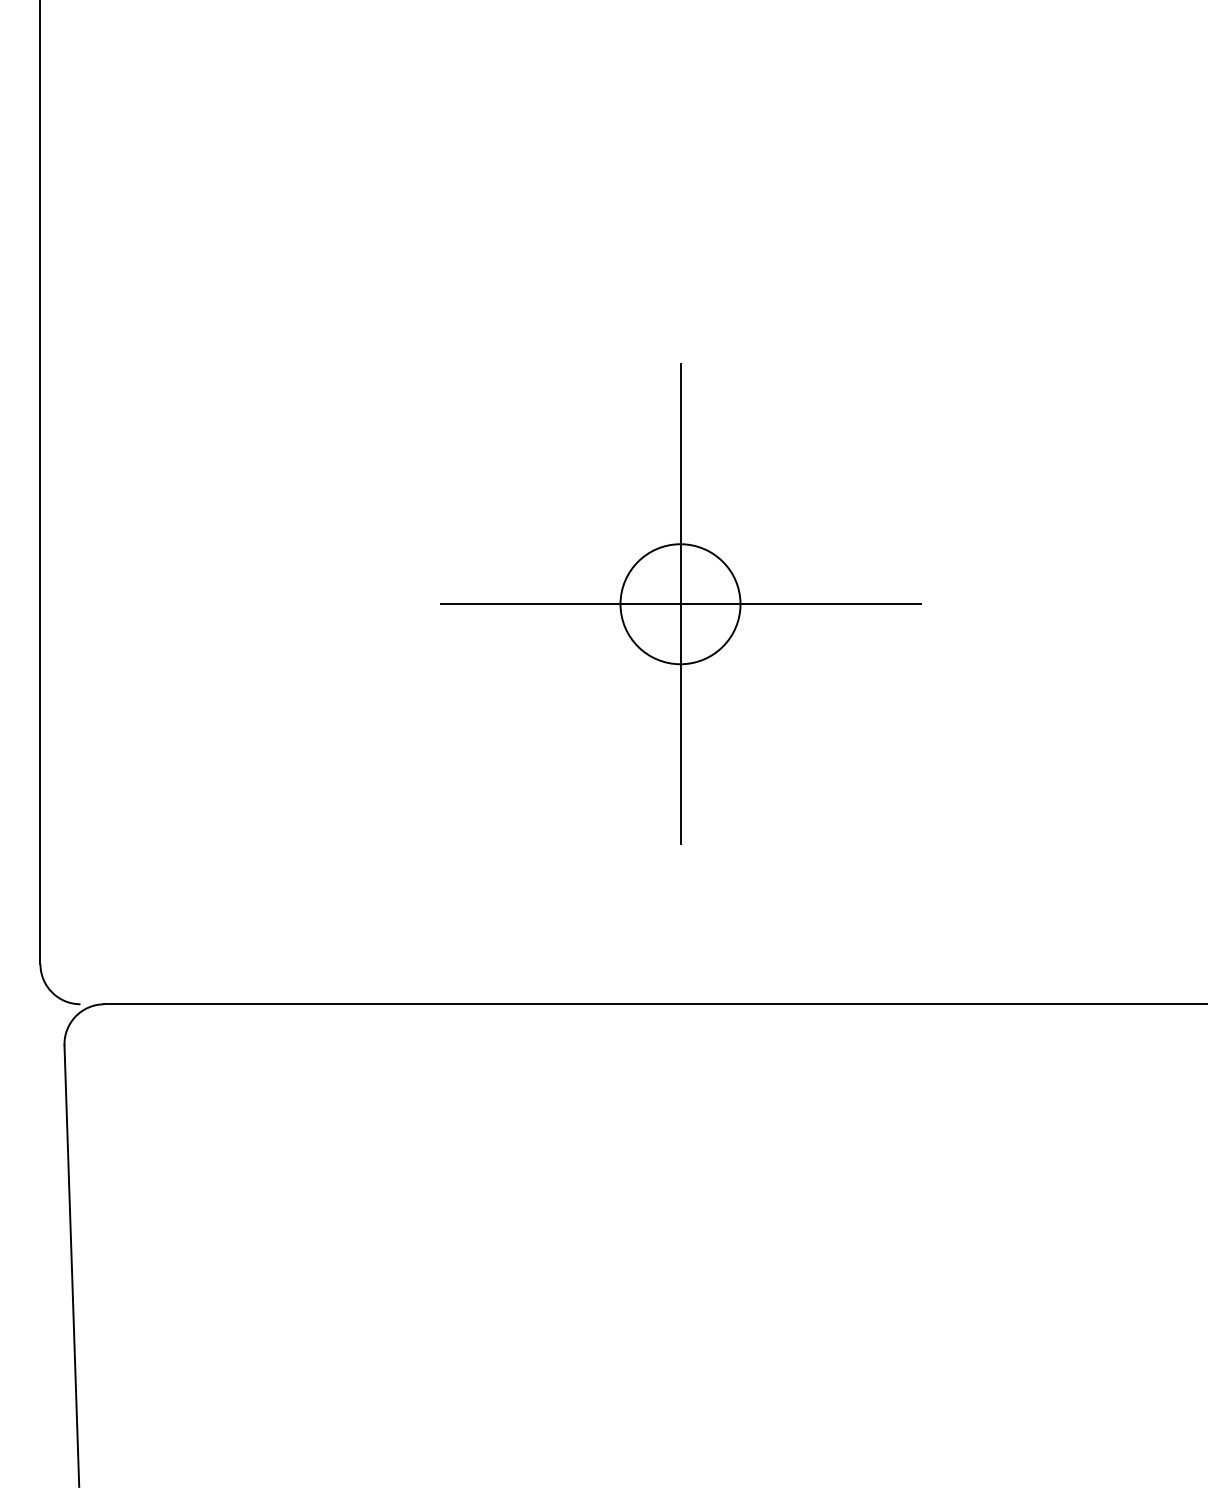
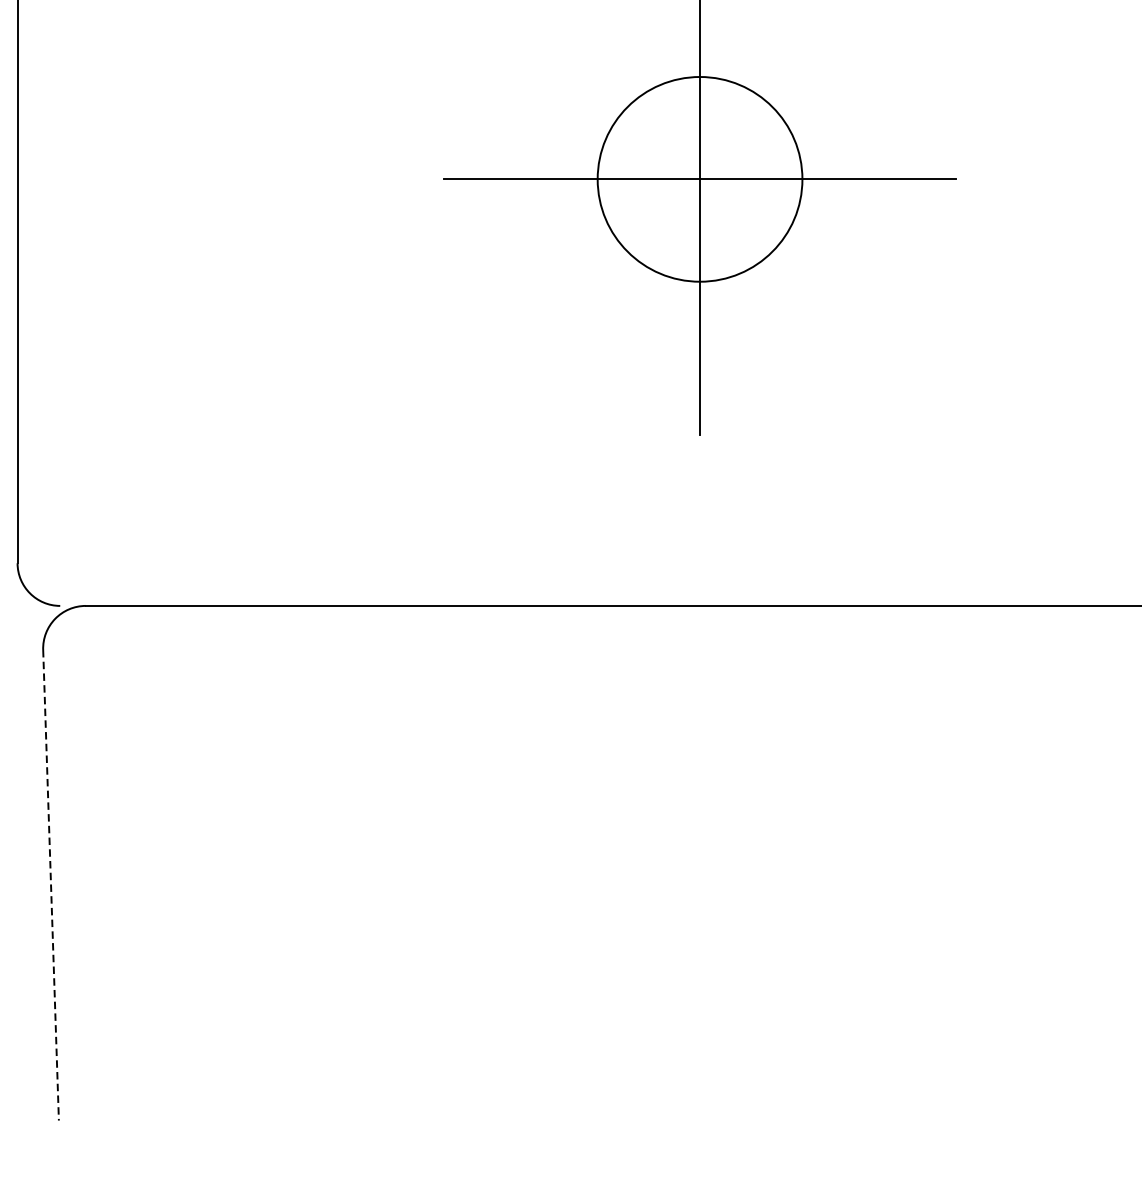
circle: (680, 604) -> (700, 179), size x1.6
line: (71, 1266) -> (50, 885), solid -> dashed

